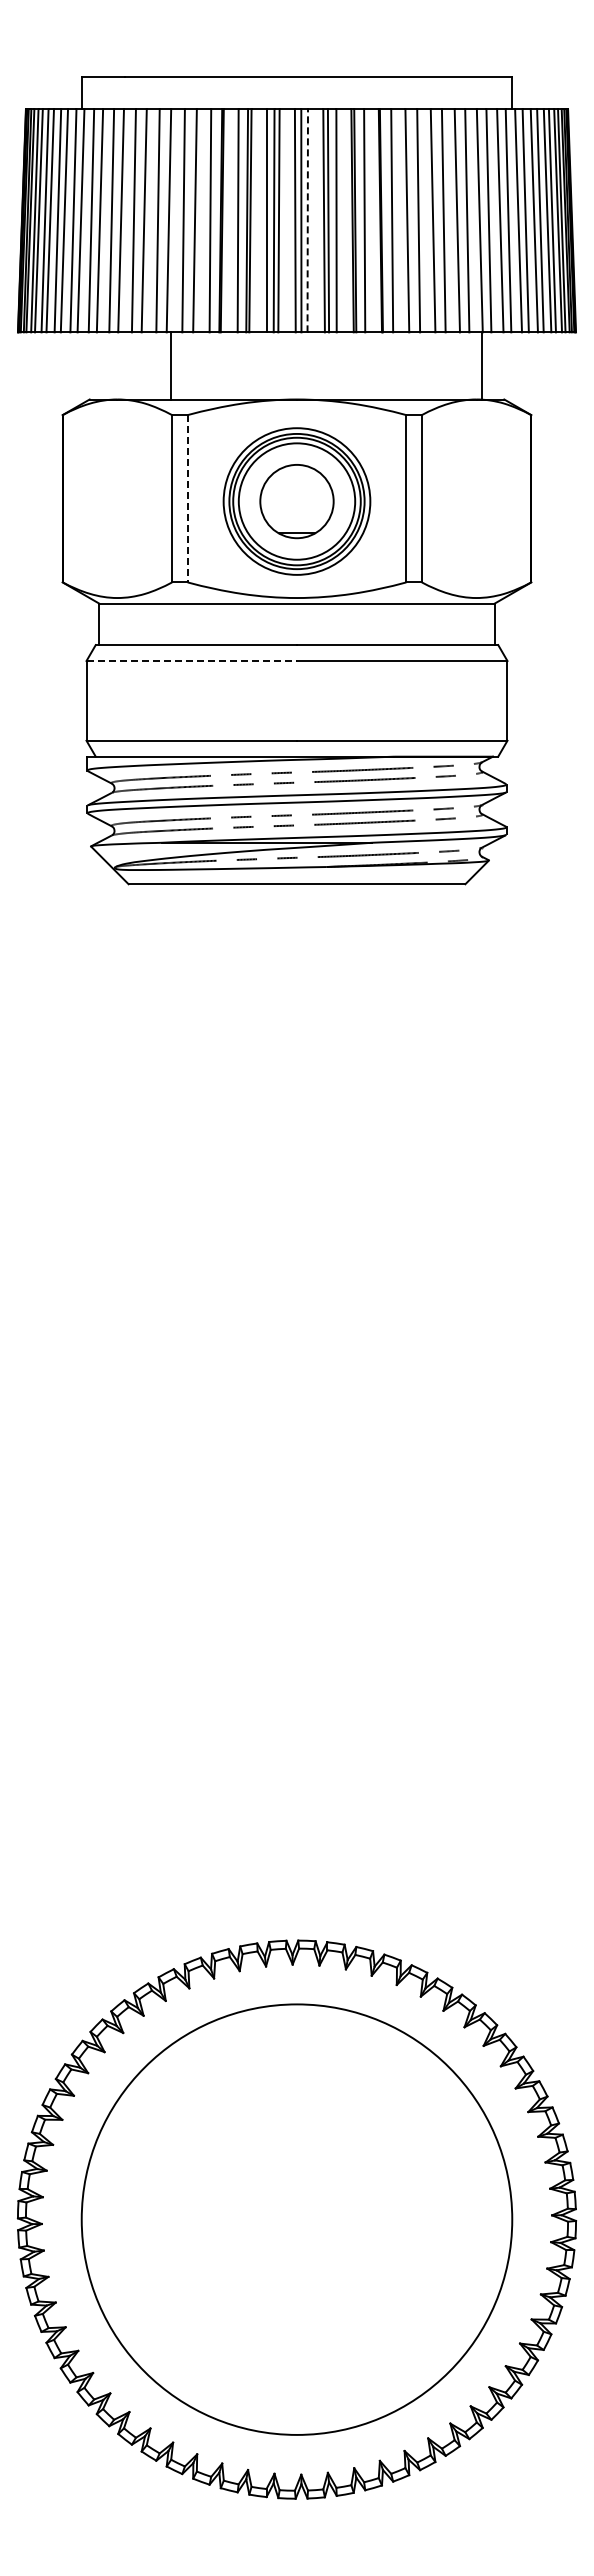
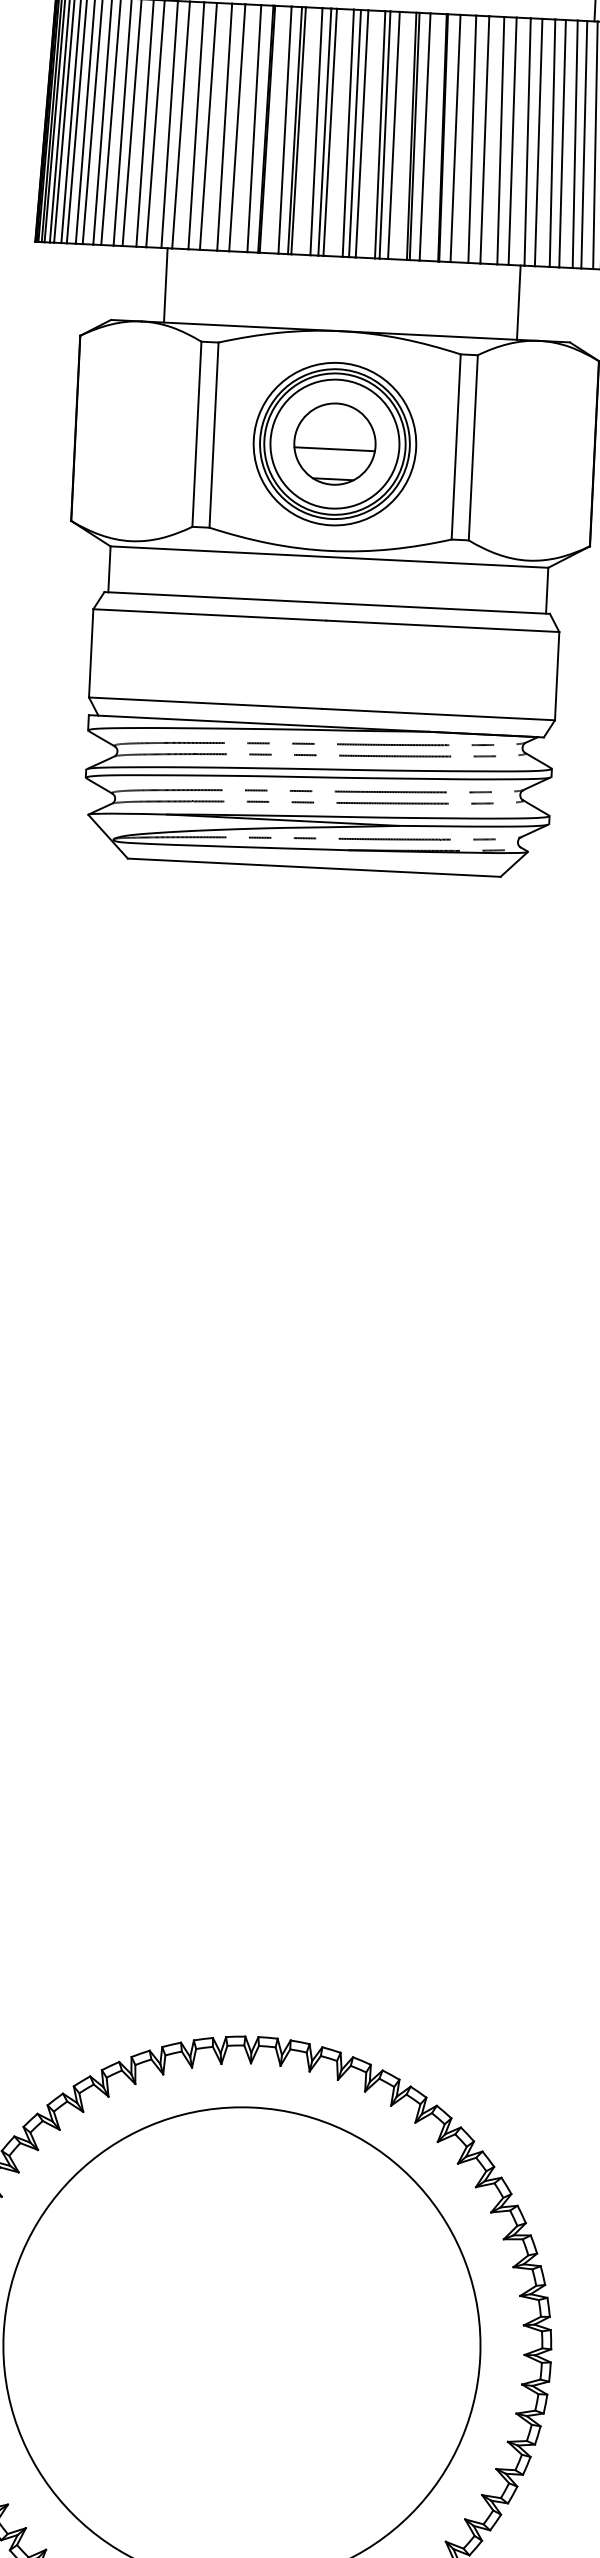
line: (307, 220) -> (361, 133), dashed -> solid
line: (170, 365) -> (165, 284), moved
line: (482, 365) -> (518, 302), moved
line: (187, 498) -> (213, 434), dashed -> solid
line: (296, 506) -> (334, 449), added
line: (192, 661) -> (210, 615), dashed -> solid

